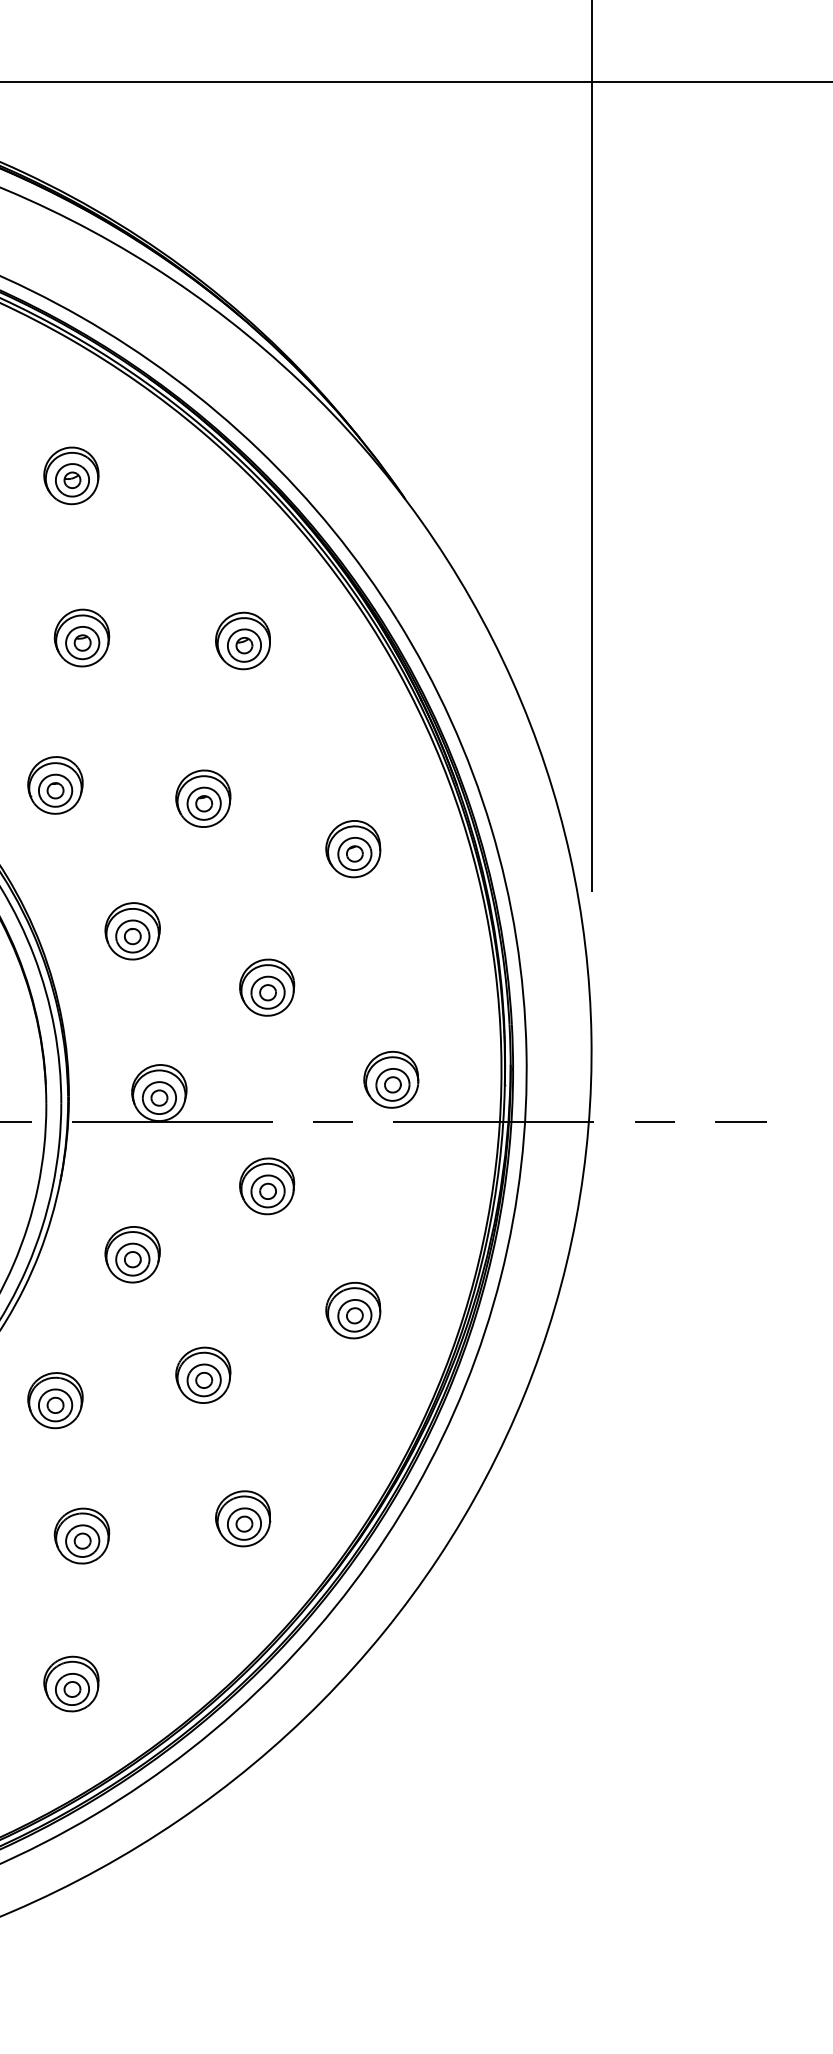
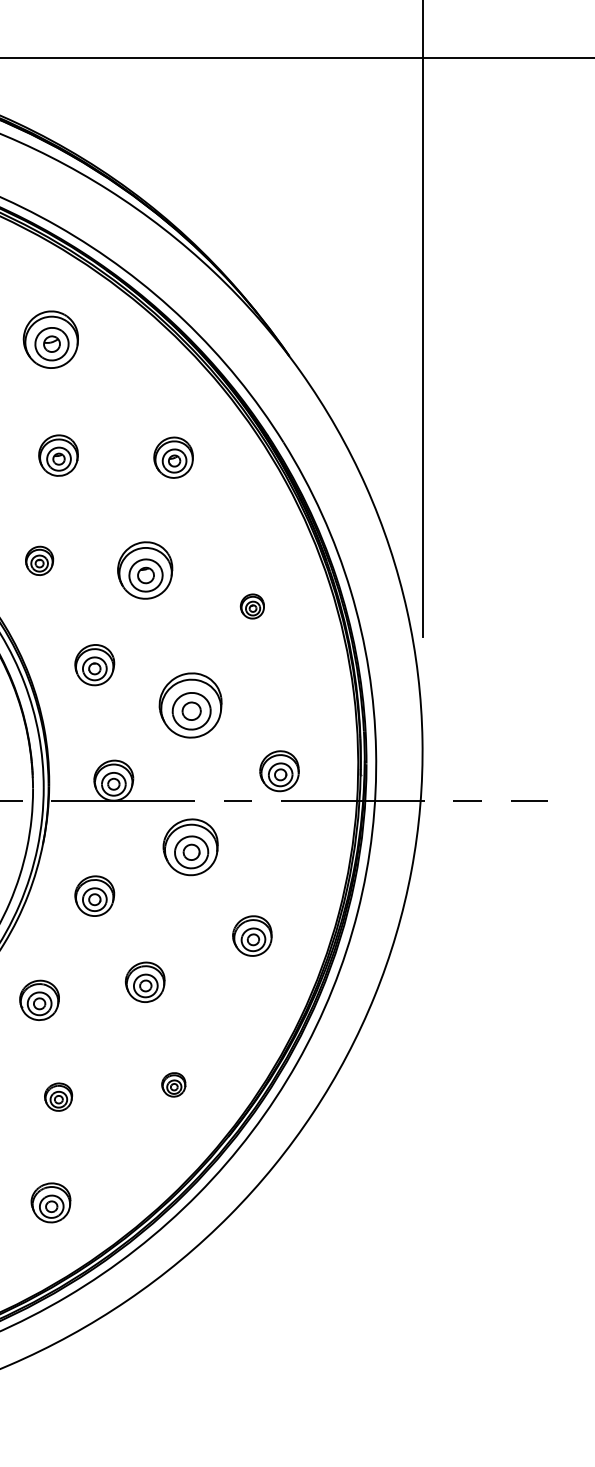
part: (71, 475) -> (51, 339), size x1.4
part: (55, 785) -> (39, 560), size x0.7
part: (203, 798) -> (145, 570), size x1.4
part: (353, 849) -> (252, 606), size x0.6
part: (267, 987) -> (191, 705), size x1.6
part: (267, 1186) -> (191, 847), size x1.4
part: (243, 1518) -> (173, 1084), size x0.6
part: (81, 1535) -> (58, 1096), size x0.7

